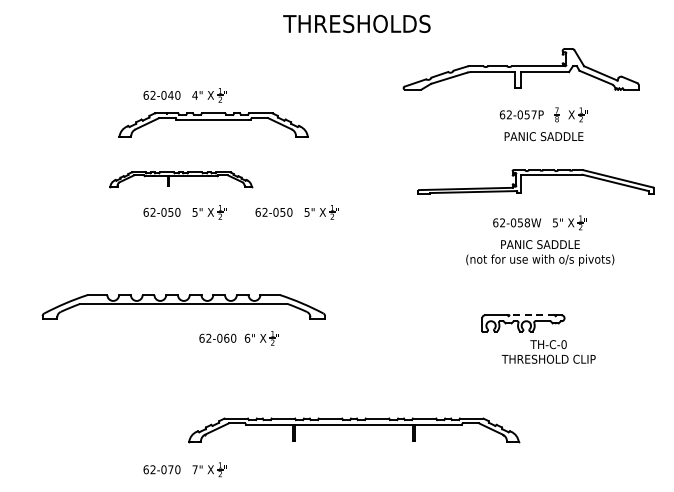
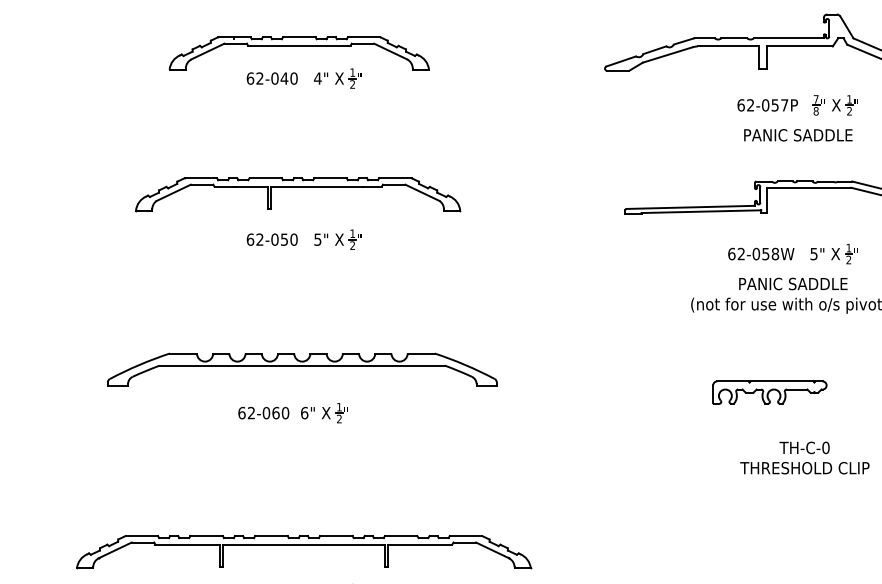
part: (213, 124) -> (299, 52), moved
part: (181, 179) -> (299, 194), size x1.67
part: (296, 212) -> (457, 239), removed
line: (532, 315) -> (782, 381), dashed -> solid
part: (238, 338) -> (292, 413), moved
text: (548, 351) -> (804, 457), moved
part: (354, 430) -> (304, 552), moved

